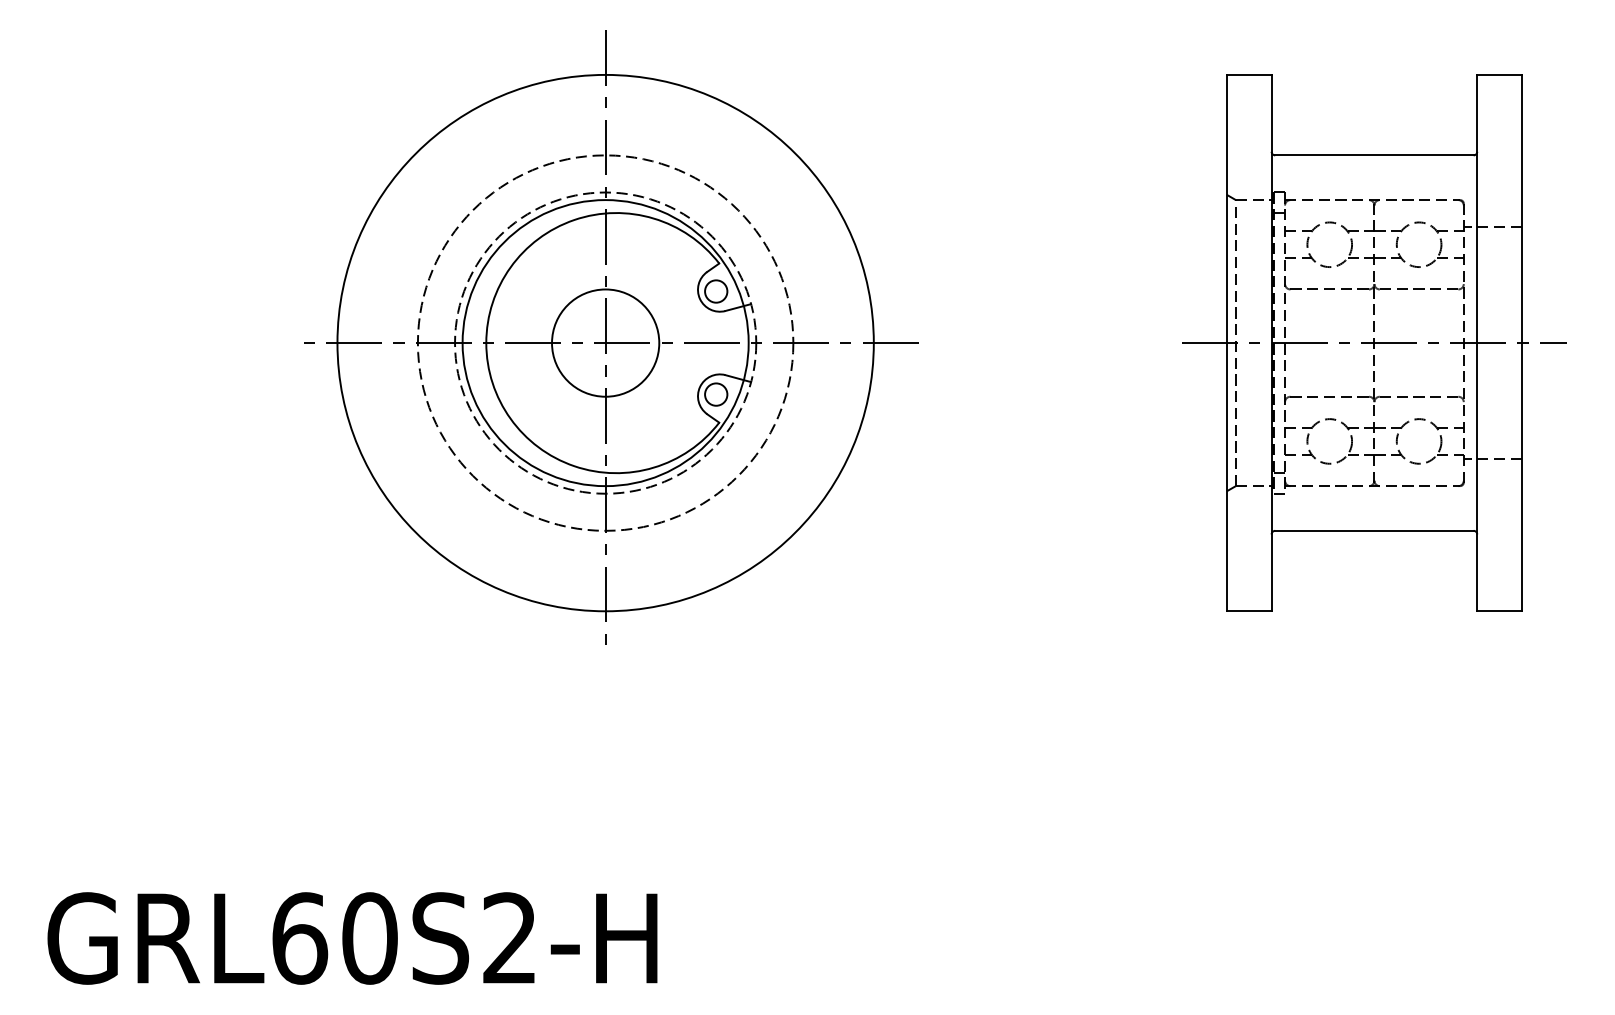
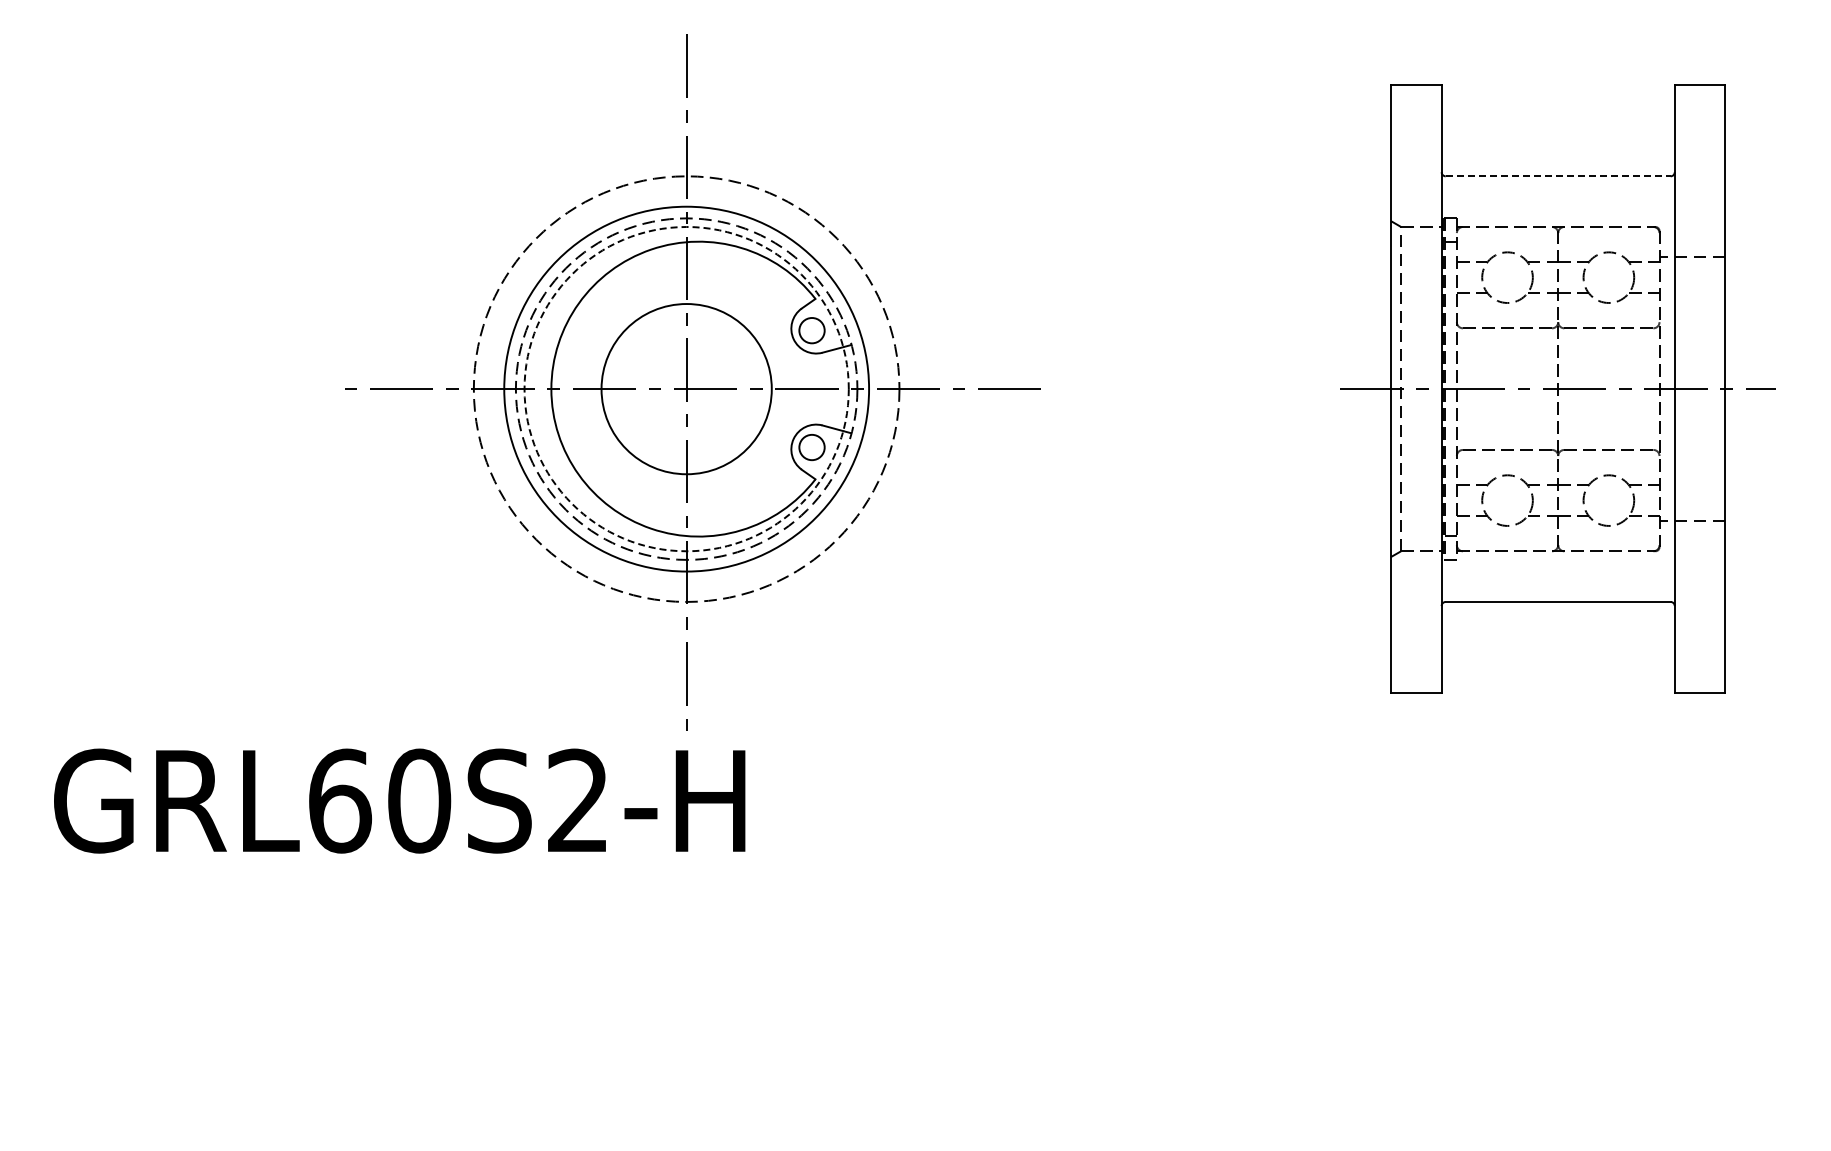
line: (1374, 155) -> (1558, 176), solid -> dashed
circle: (605, 342) -> (686, 388), size x1.4
circle: (605, 343) -> (686, 389), size x0.6
circle: (605, 343) -> (686, 389), solid -> dashed
text: (352, 937) -> (399, 800), moved

